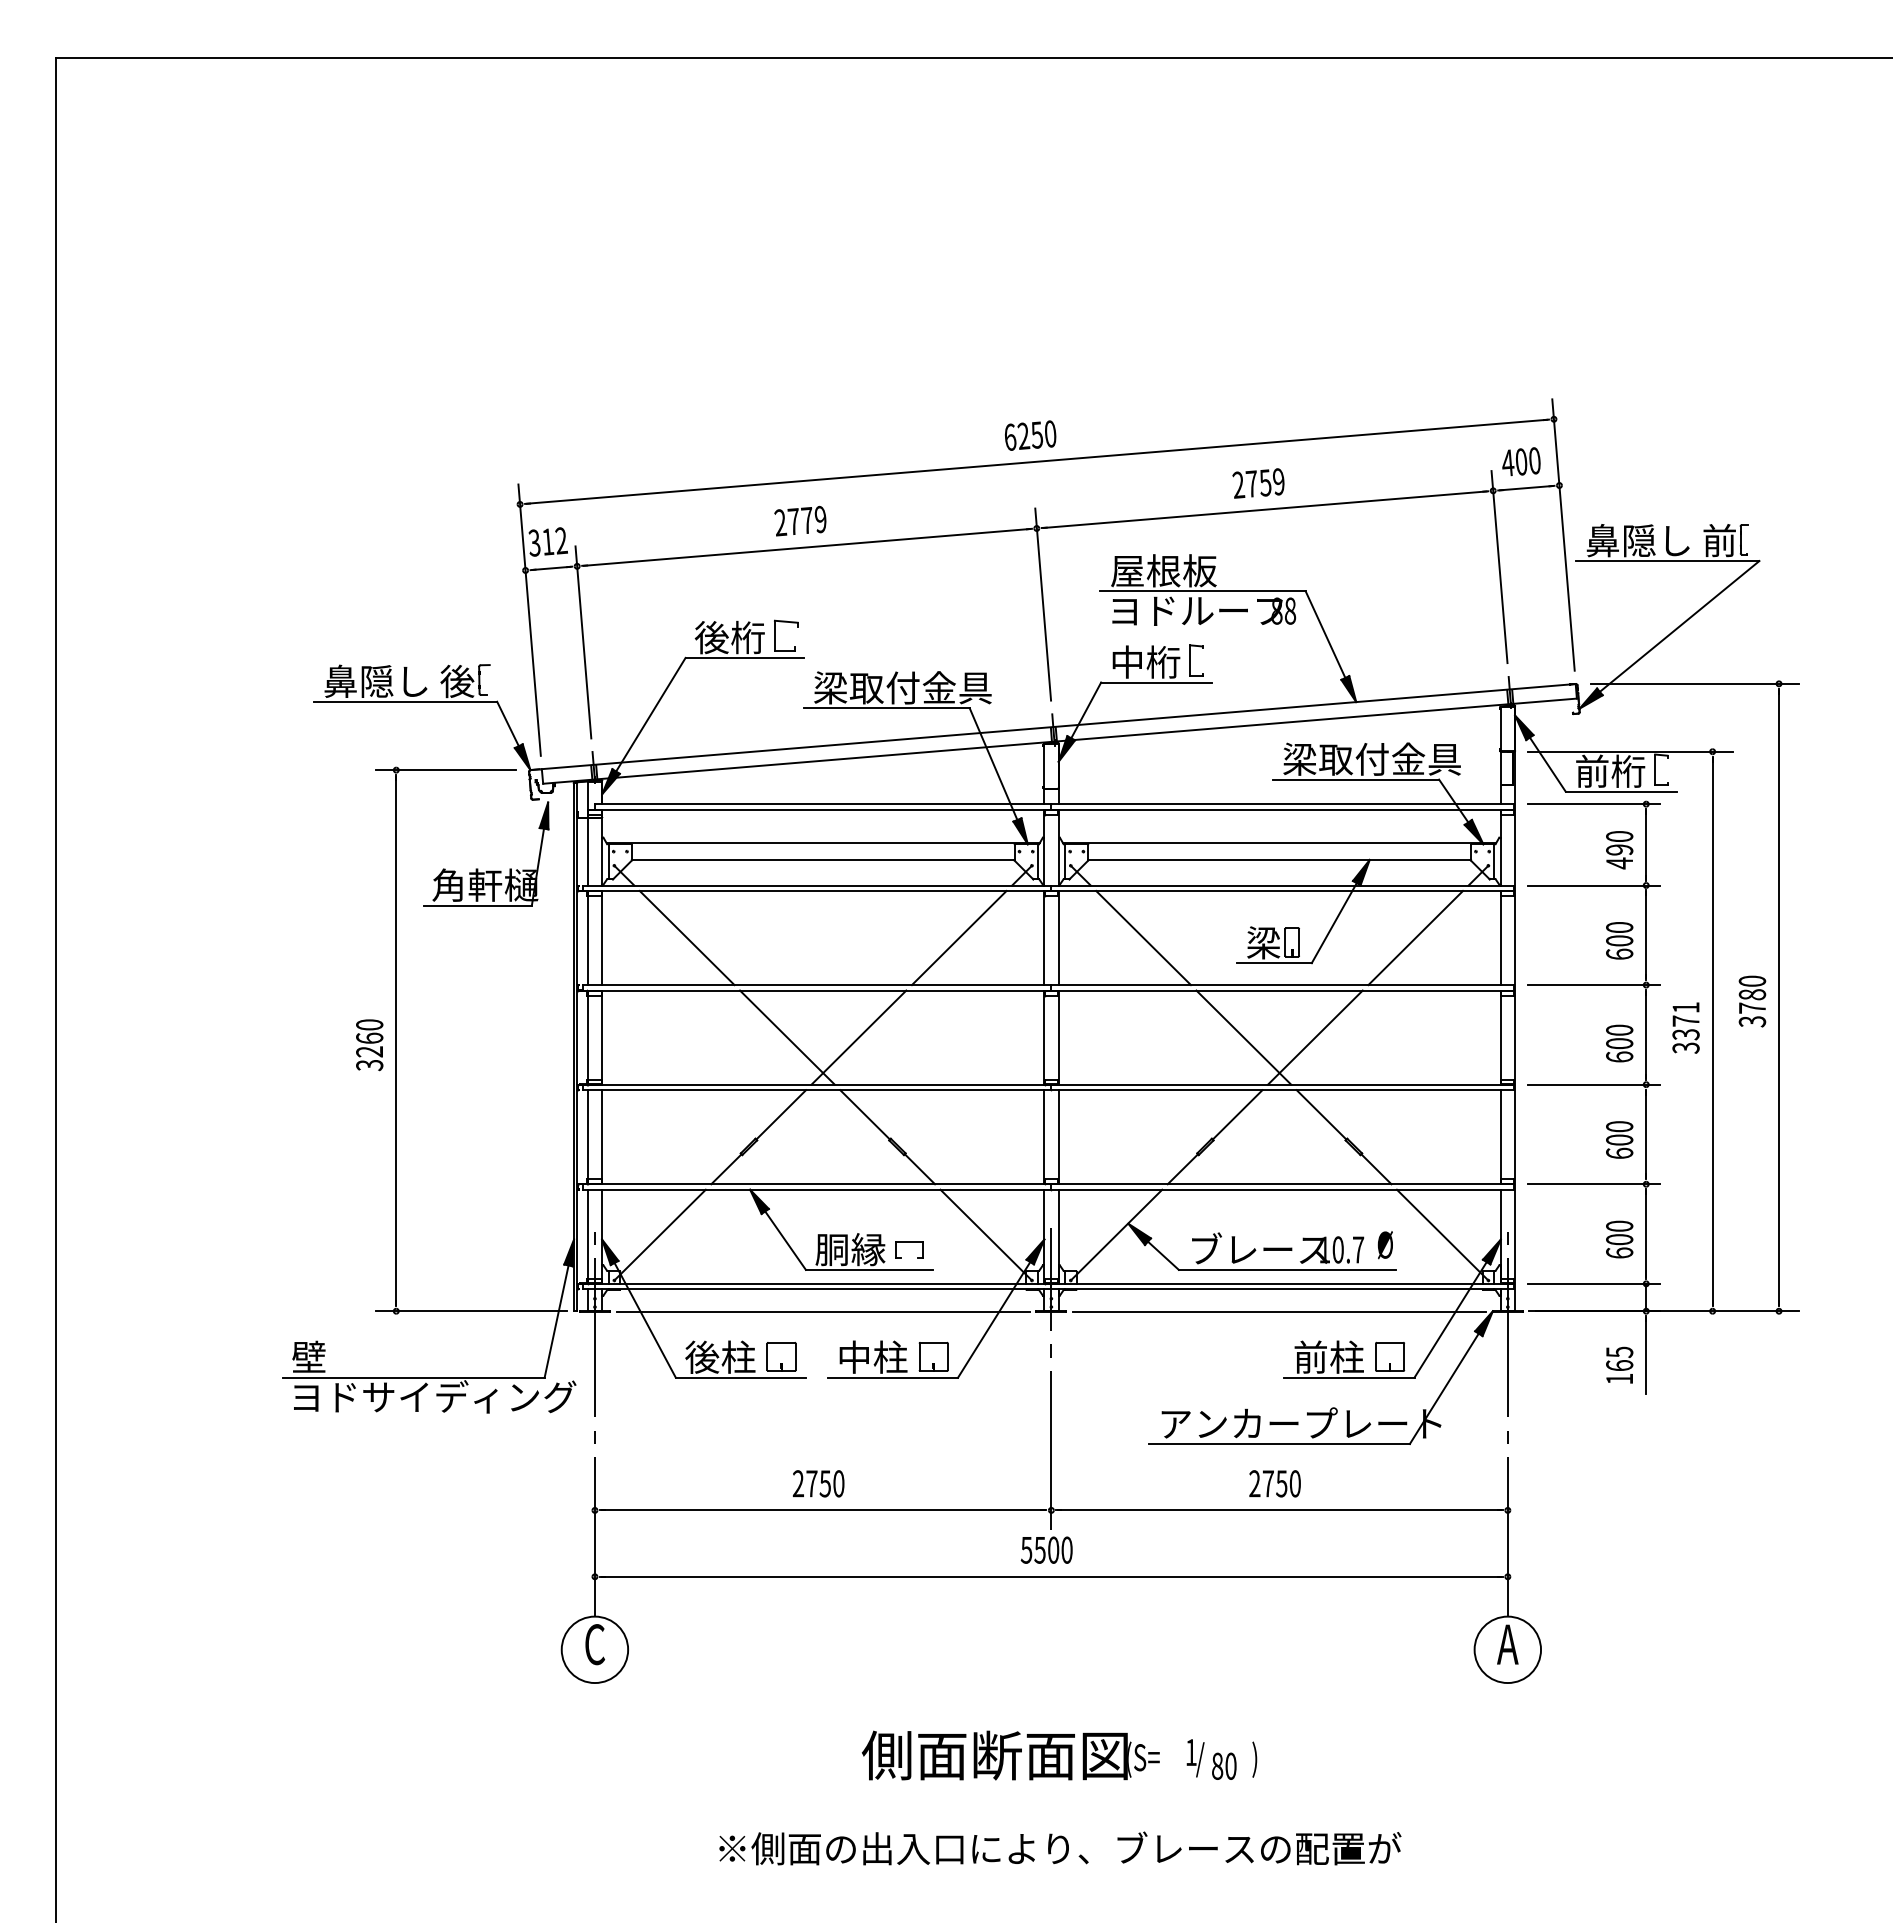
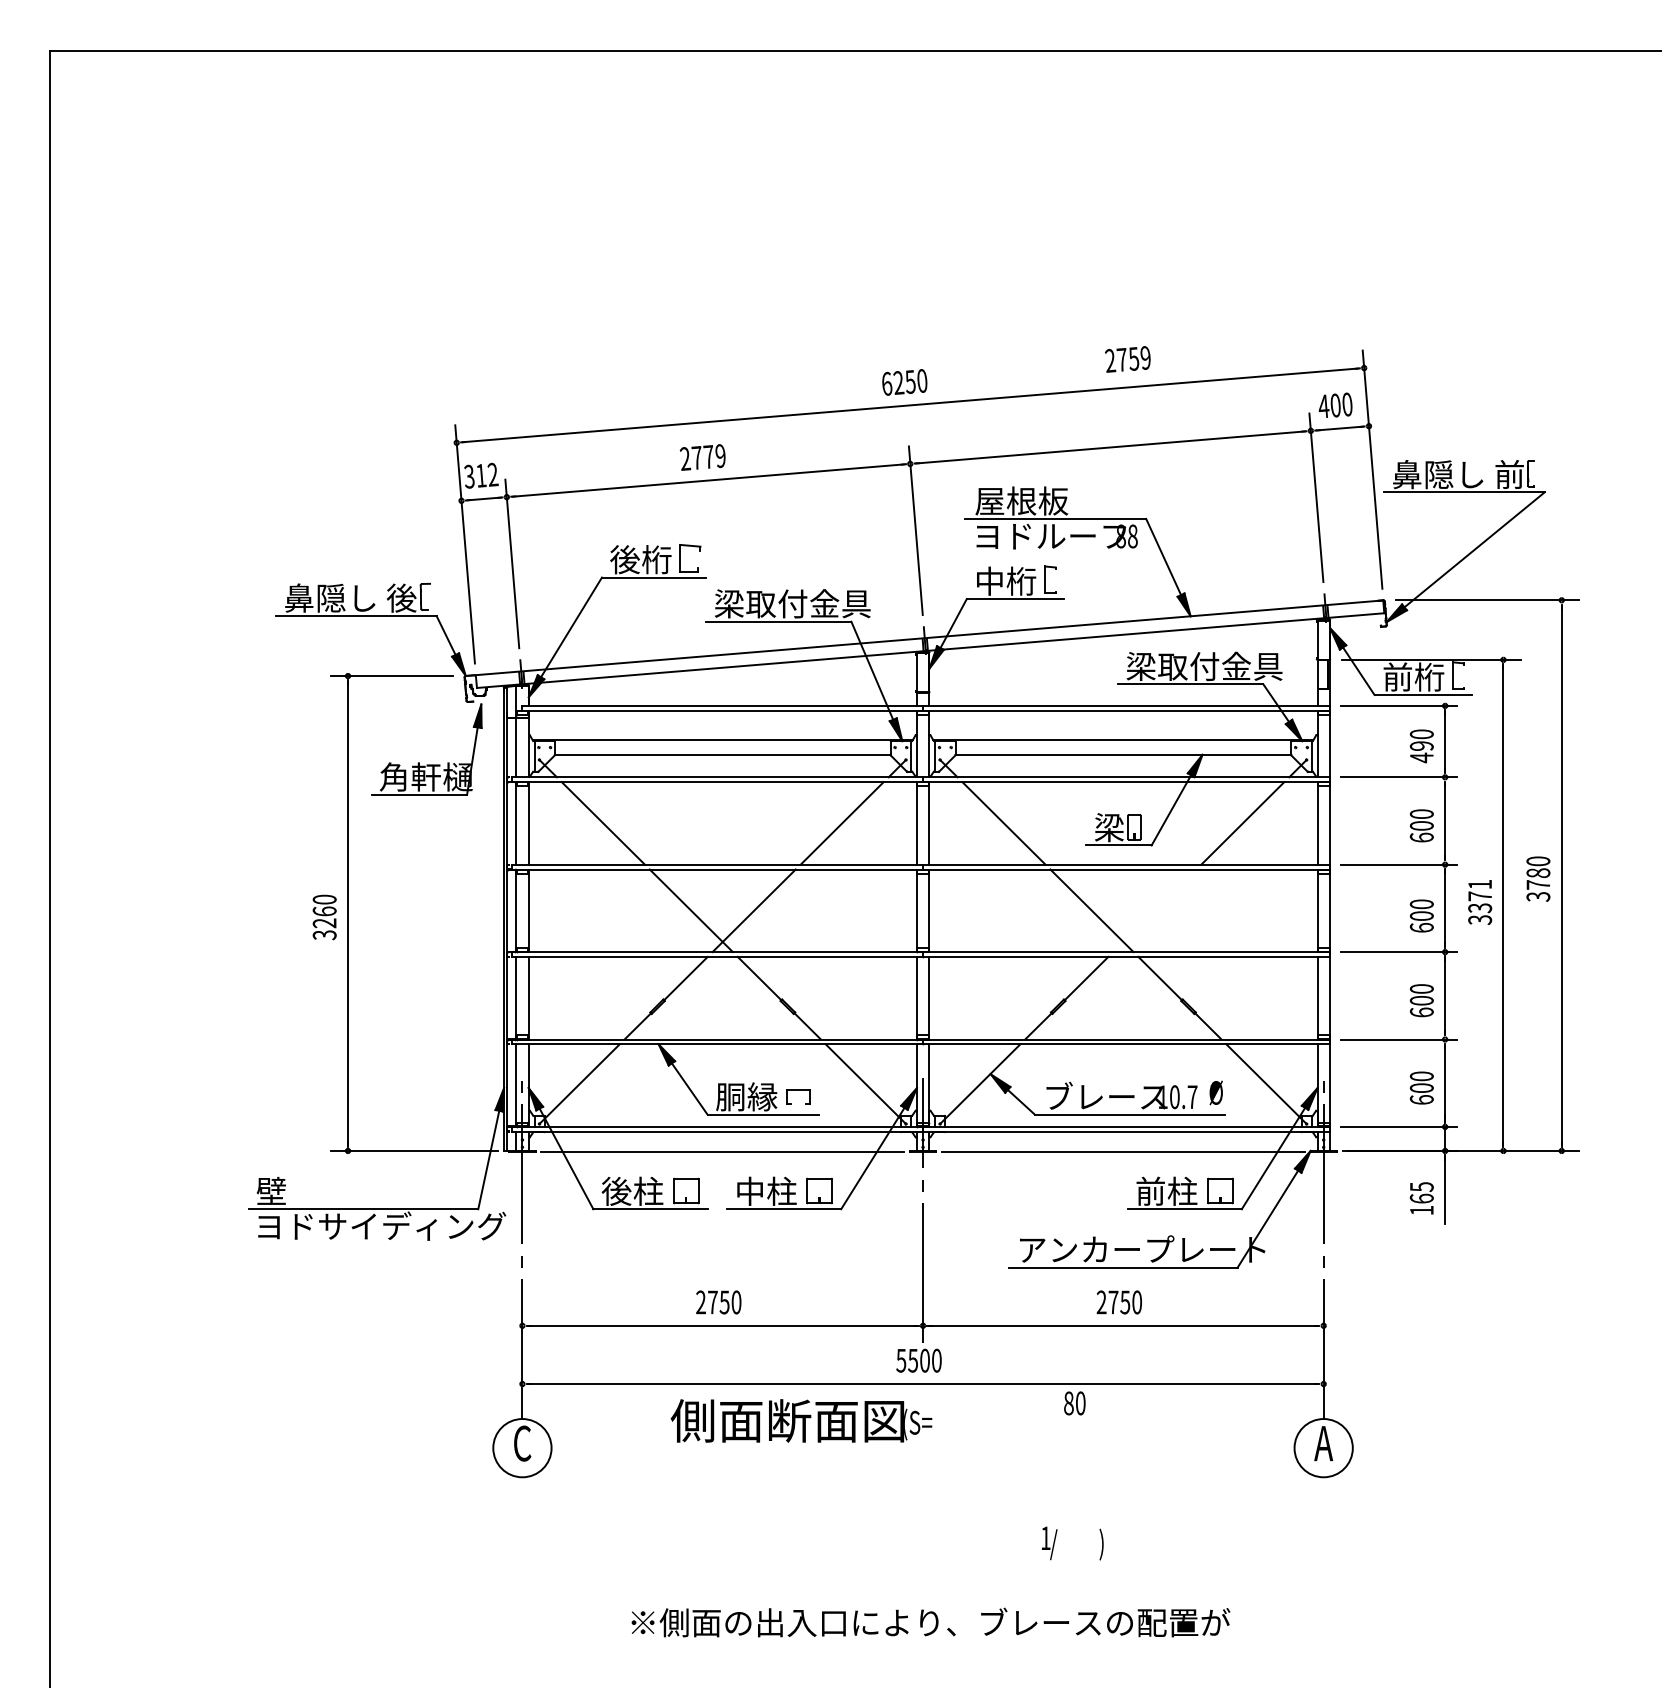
text: (1258, 483) -> (1127, 359), moved
line: (1315, 1037) -> (1154, 910), removed
text: (1010, 1755) -> (801, 1420), moved
text: (1223, 1766) -> (1074, 1403), moved

